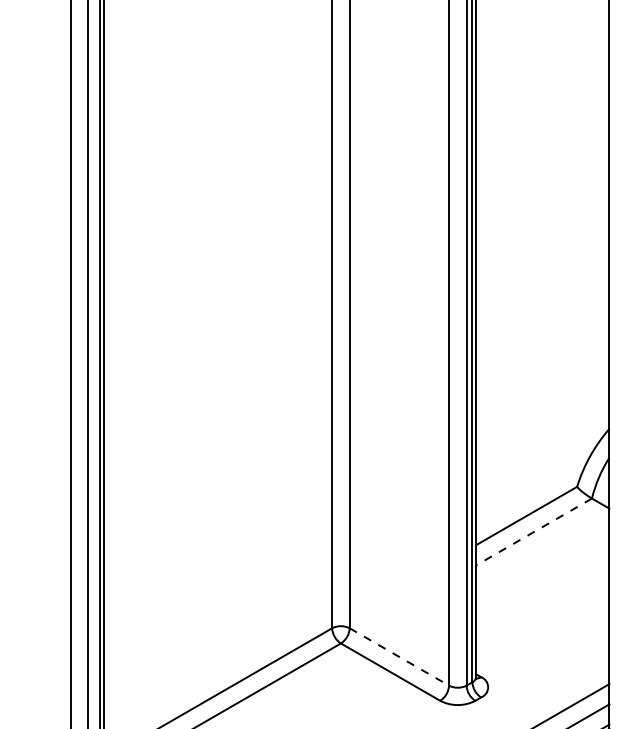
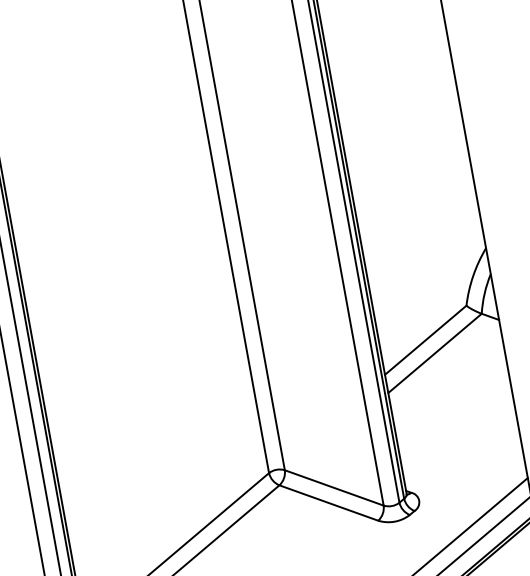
line: (534, 532) -> (435, 353), dashed -> solid
line: (399, 657) -> (334, 488), dashed -> solid

